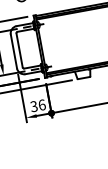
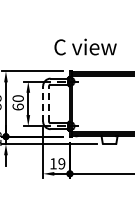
line: (19, 49) -> (49, 103), solid -> dashed
line: (14, 51) -> (43, 103), solid -> dashed
text: (37, 105) -> (57, 163), 36 -> 19

